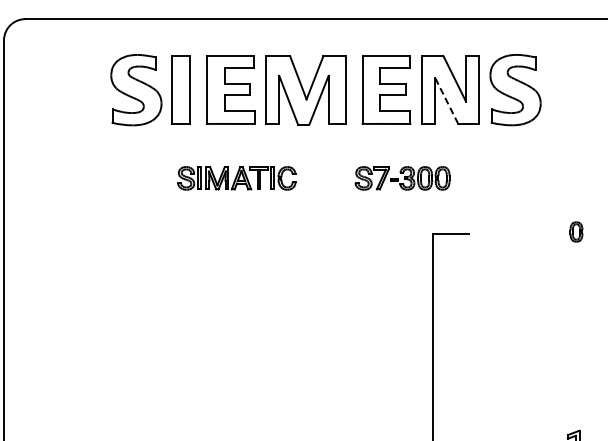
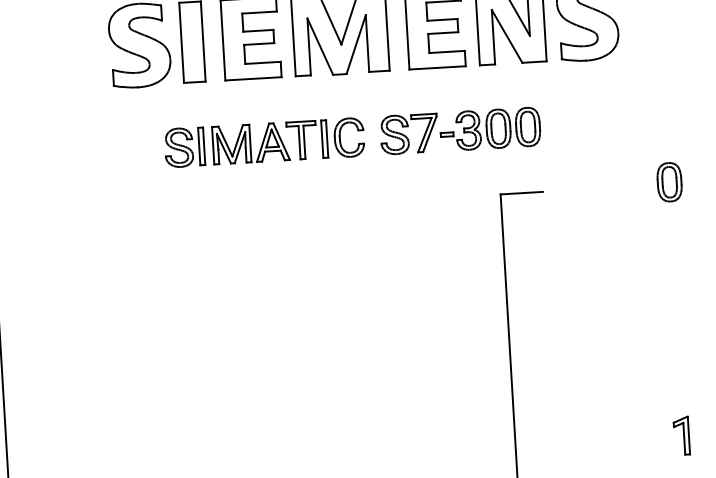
line: (446, 100) -> (506, 35), dashed -> solid
part: (236, 178) -> (264, 142), size x1.43
part: (402, 178) -> (460, 131), size x1.43
part: (576, 231) -> (669, 181), size x1.67

